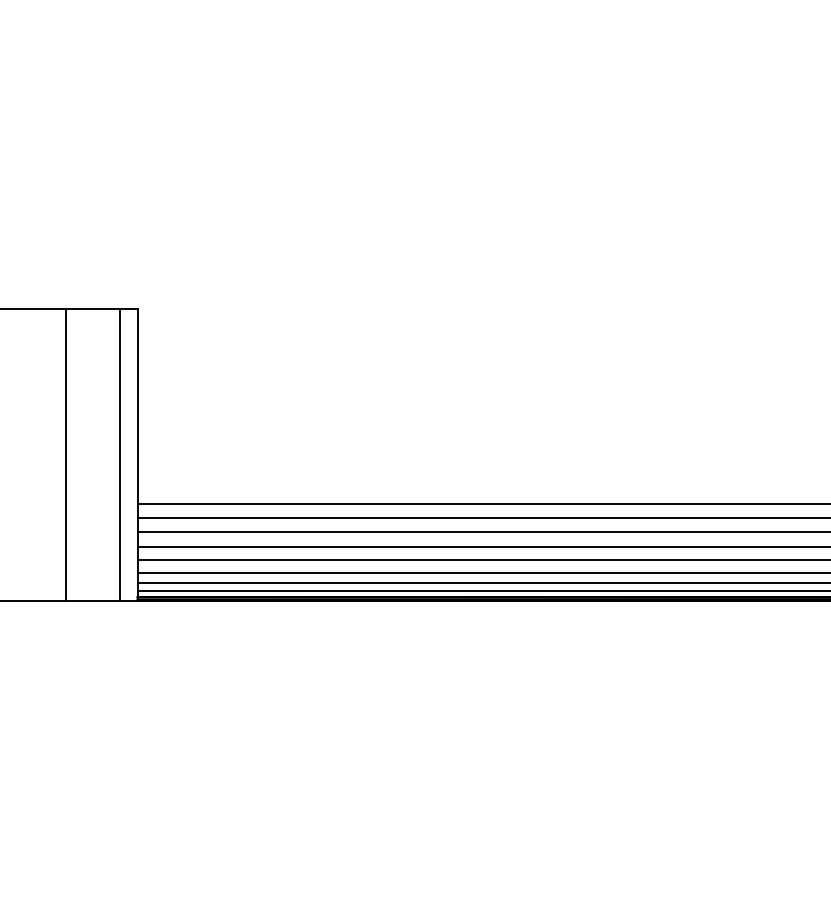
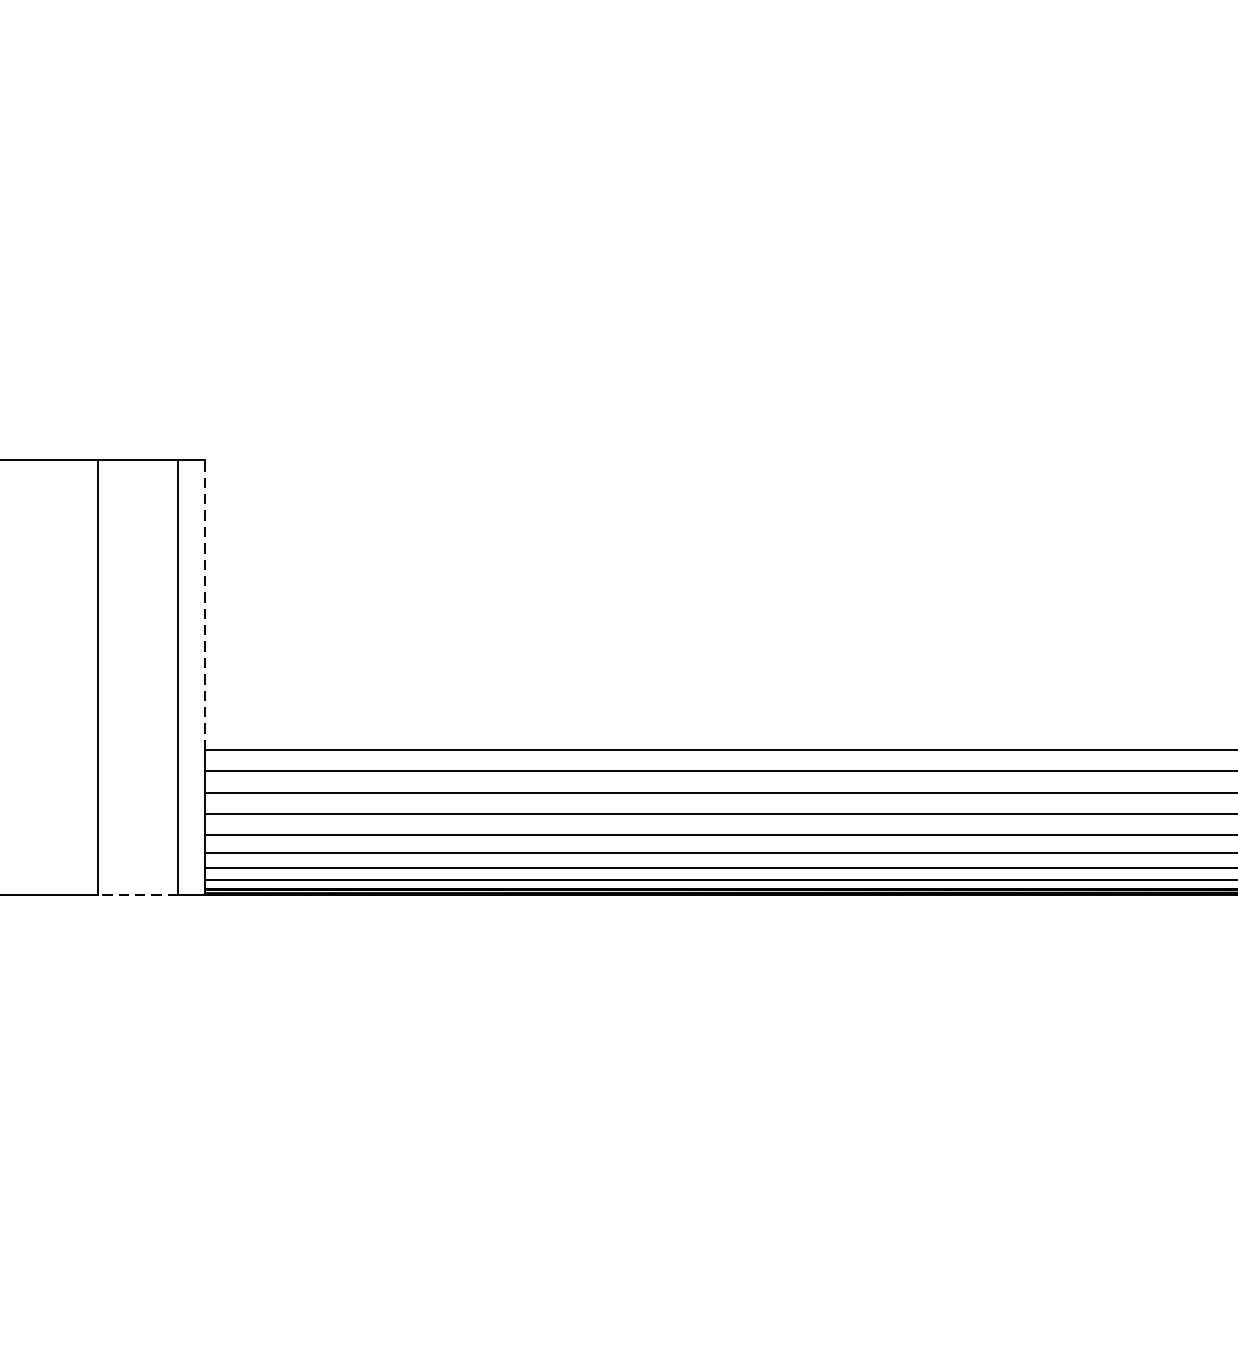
line: (137, 406) -> (204, 605), solid -> dashed
line: (92, 601) -> (137, 895), solid -> dashed

